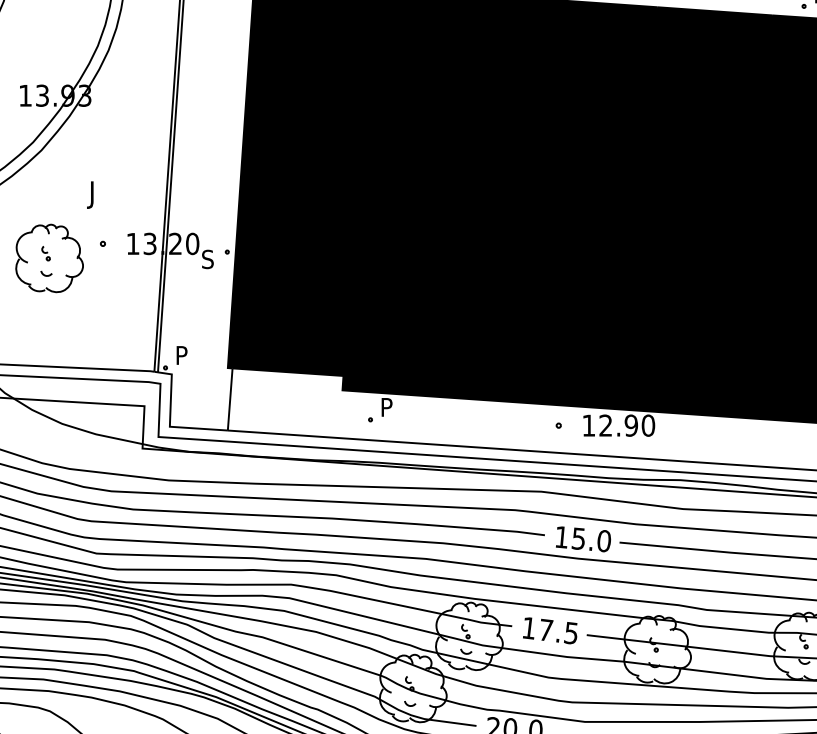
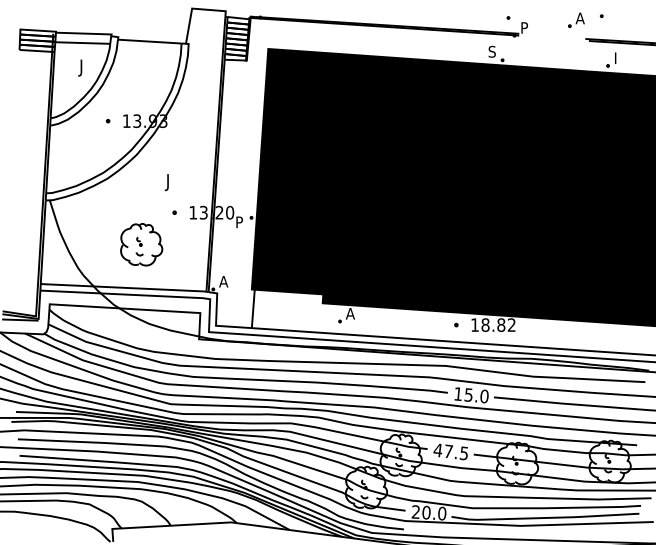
part: (49, 258) -> (141, 244), moved
text: (207, 259) -> (239, 222), S -> P
text: (181, 355) -> (223, 281), P -> A
text: (385, 406) -> (349, 313), P -> A
text: (626, 424) -> (498, 324), 12.90 -> 18.82
text: (528, 628) -> (437, 450), 17.5 -> 47.5

